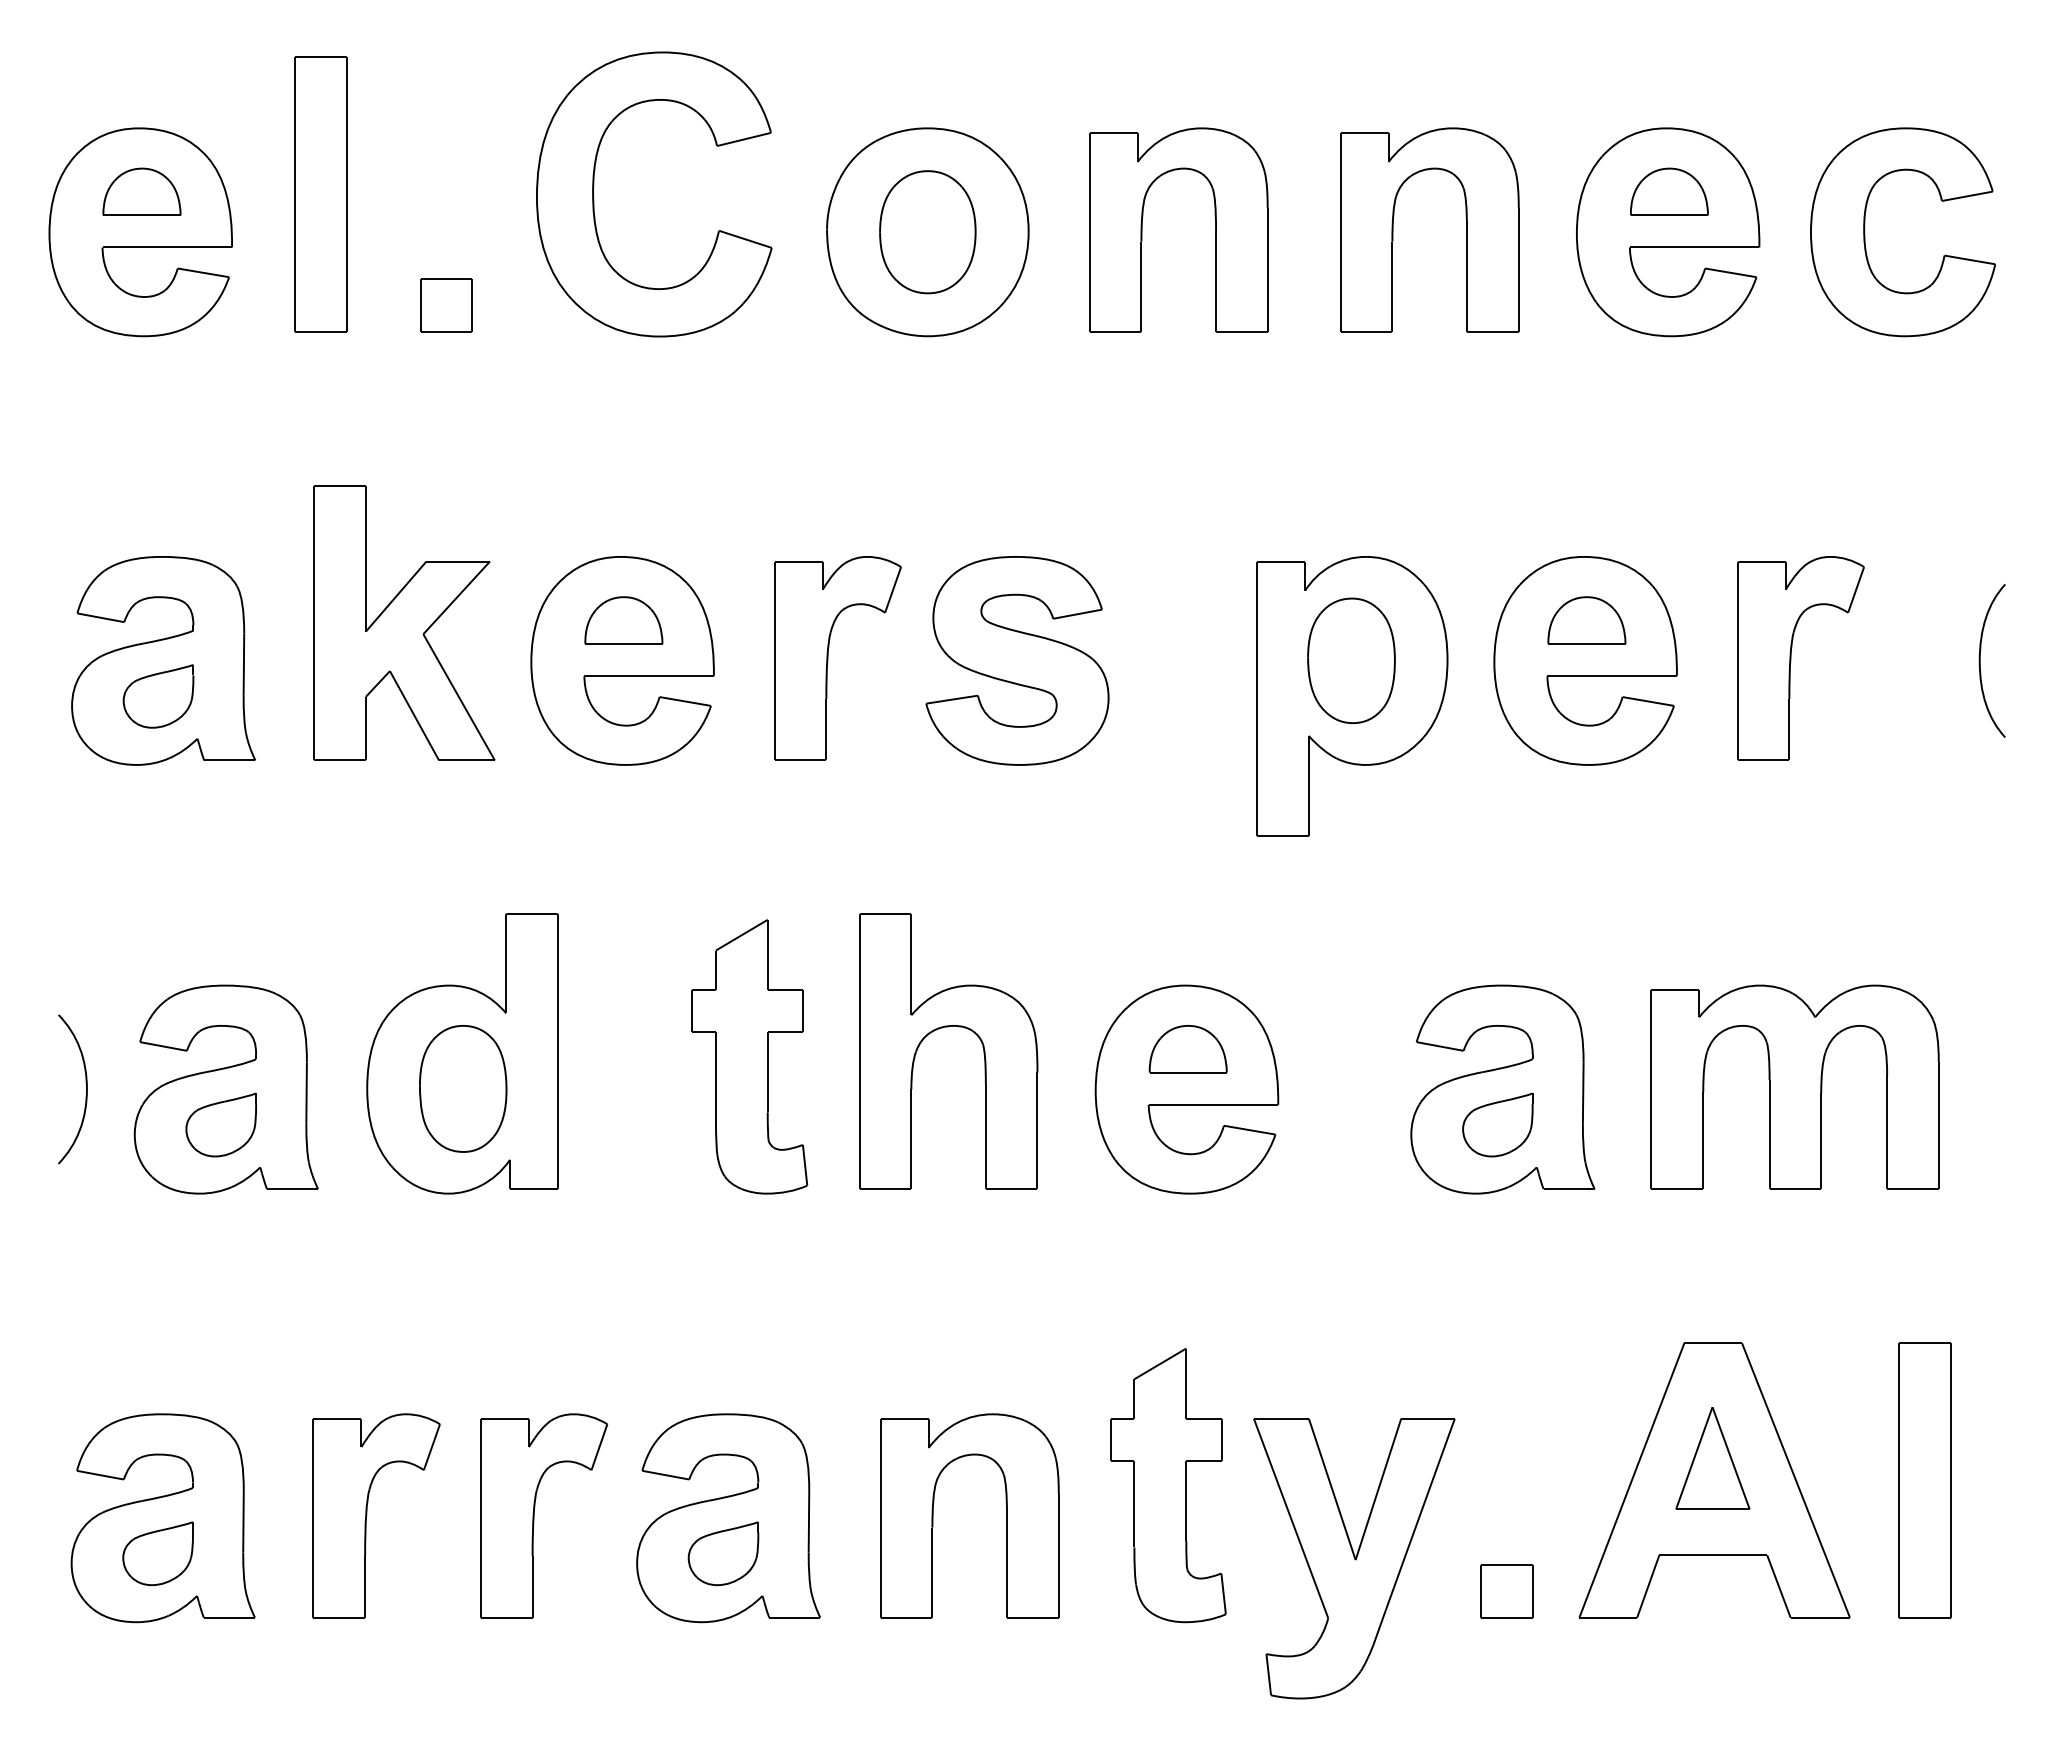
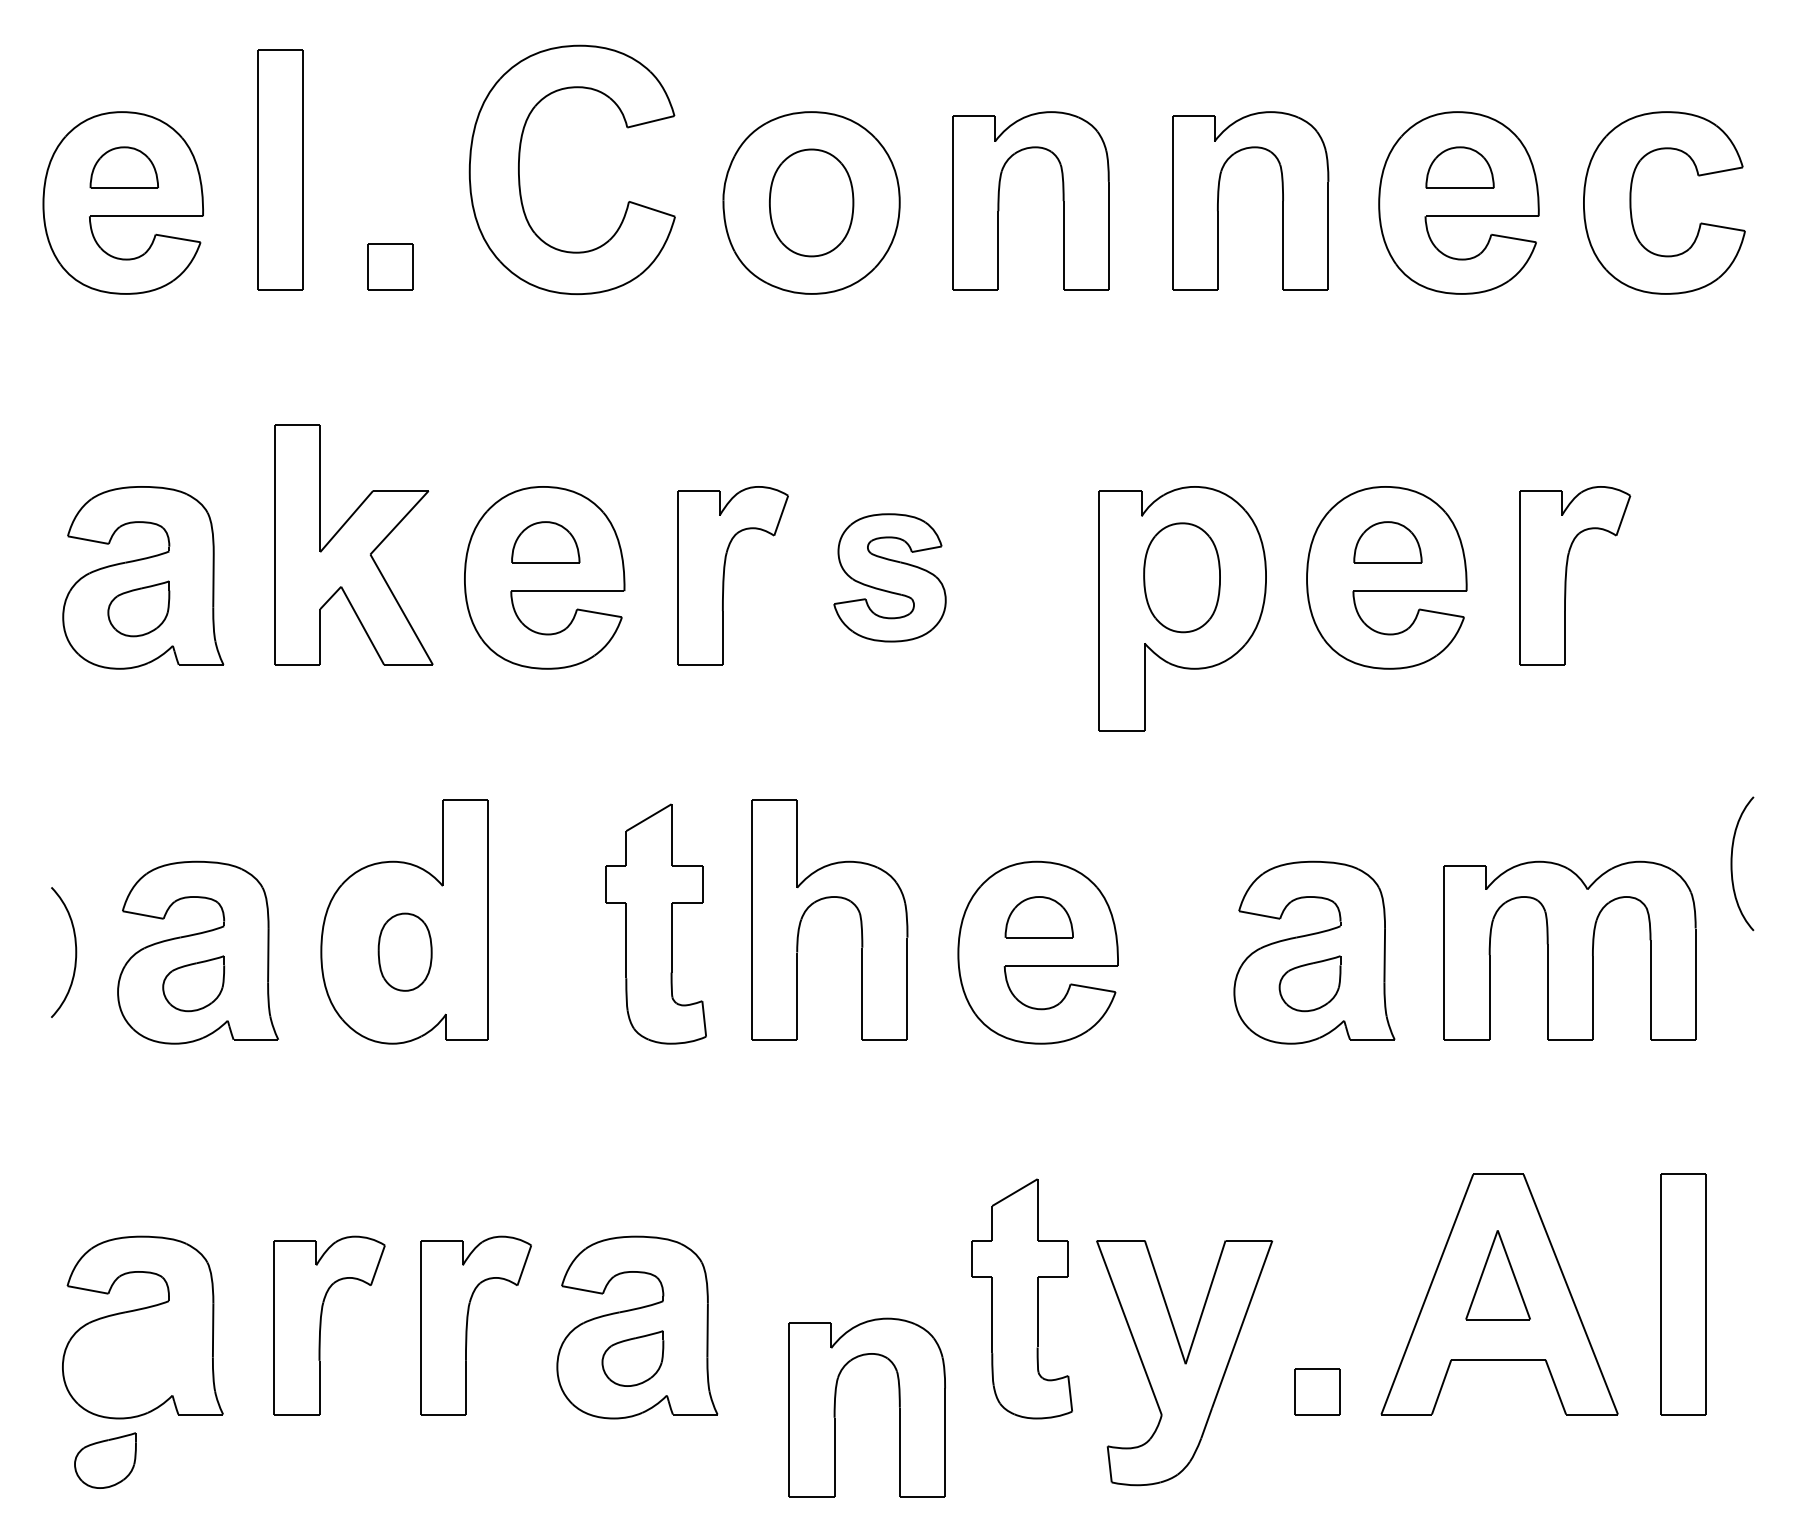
part: (1016, 660) -> (889, 577), size x0.7
curve: (1980, 660) -> (1732, 863), moved
part: (462, 1089) -> (404, 952), size x0.7
part: (933, 1515) -> (835, 1407), moved
part: (158, 1553) -> (105, 1460), moved

